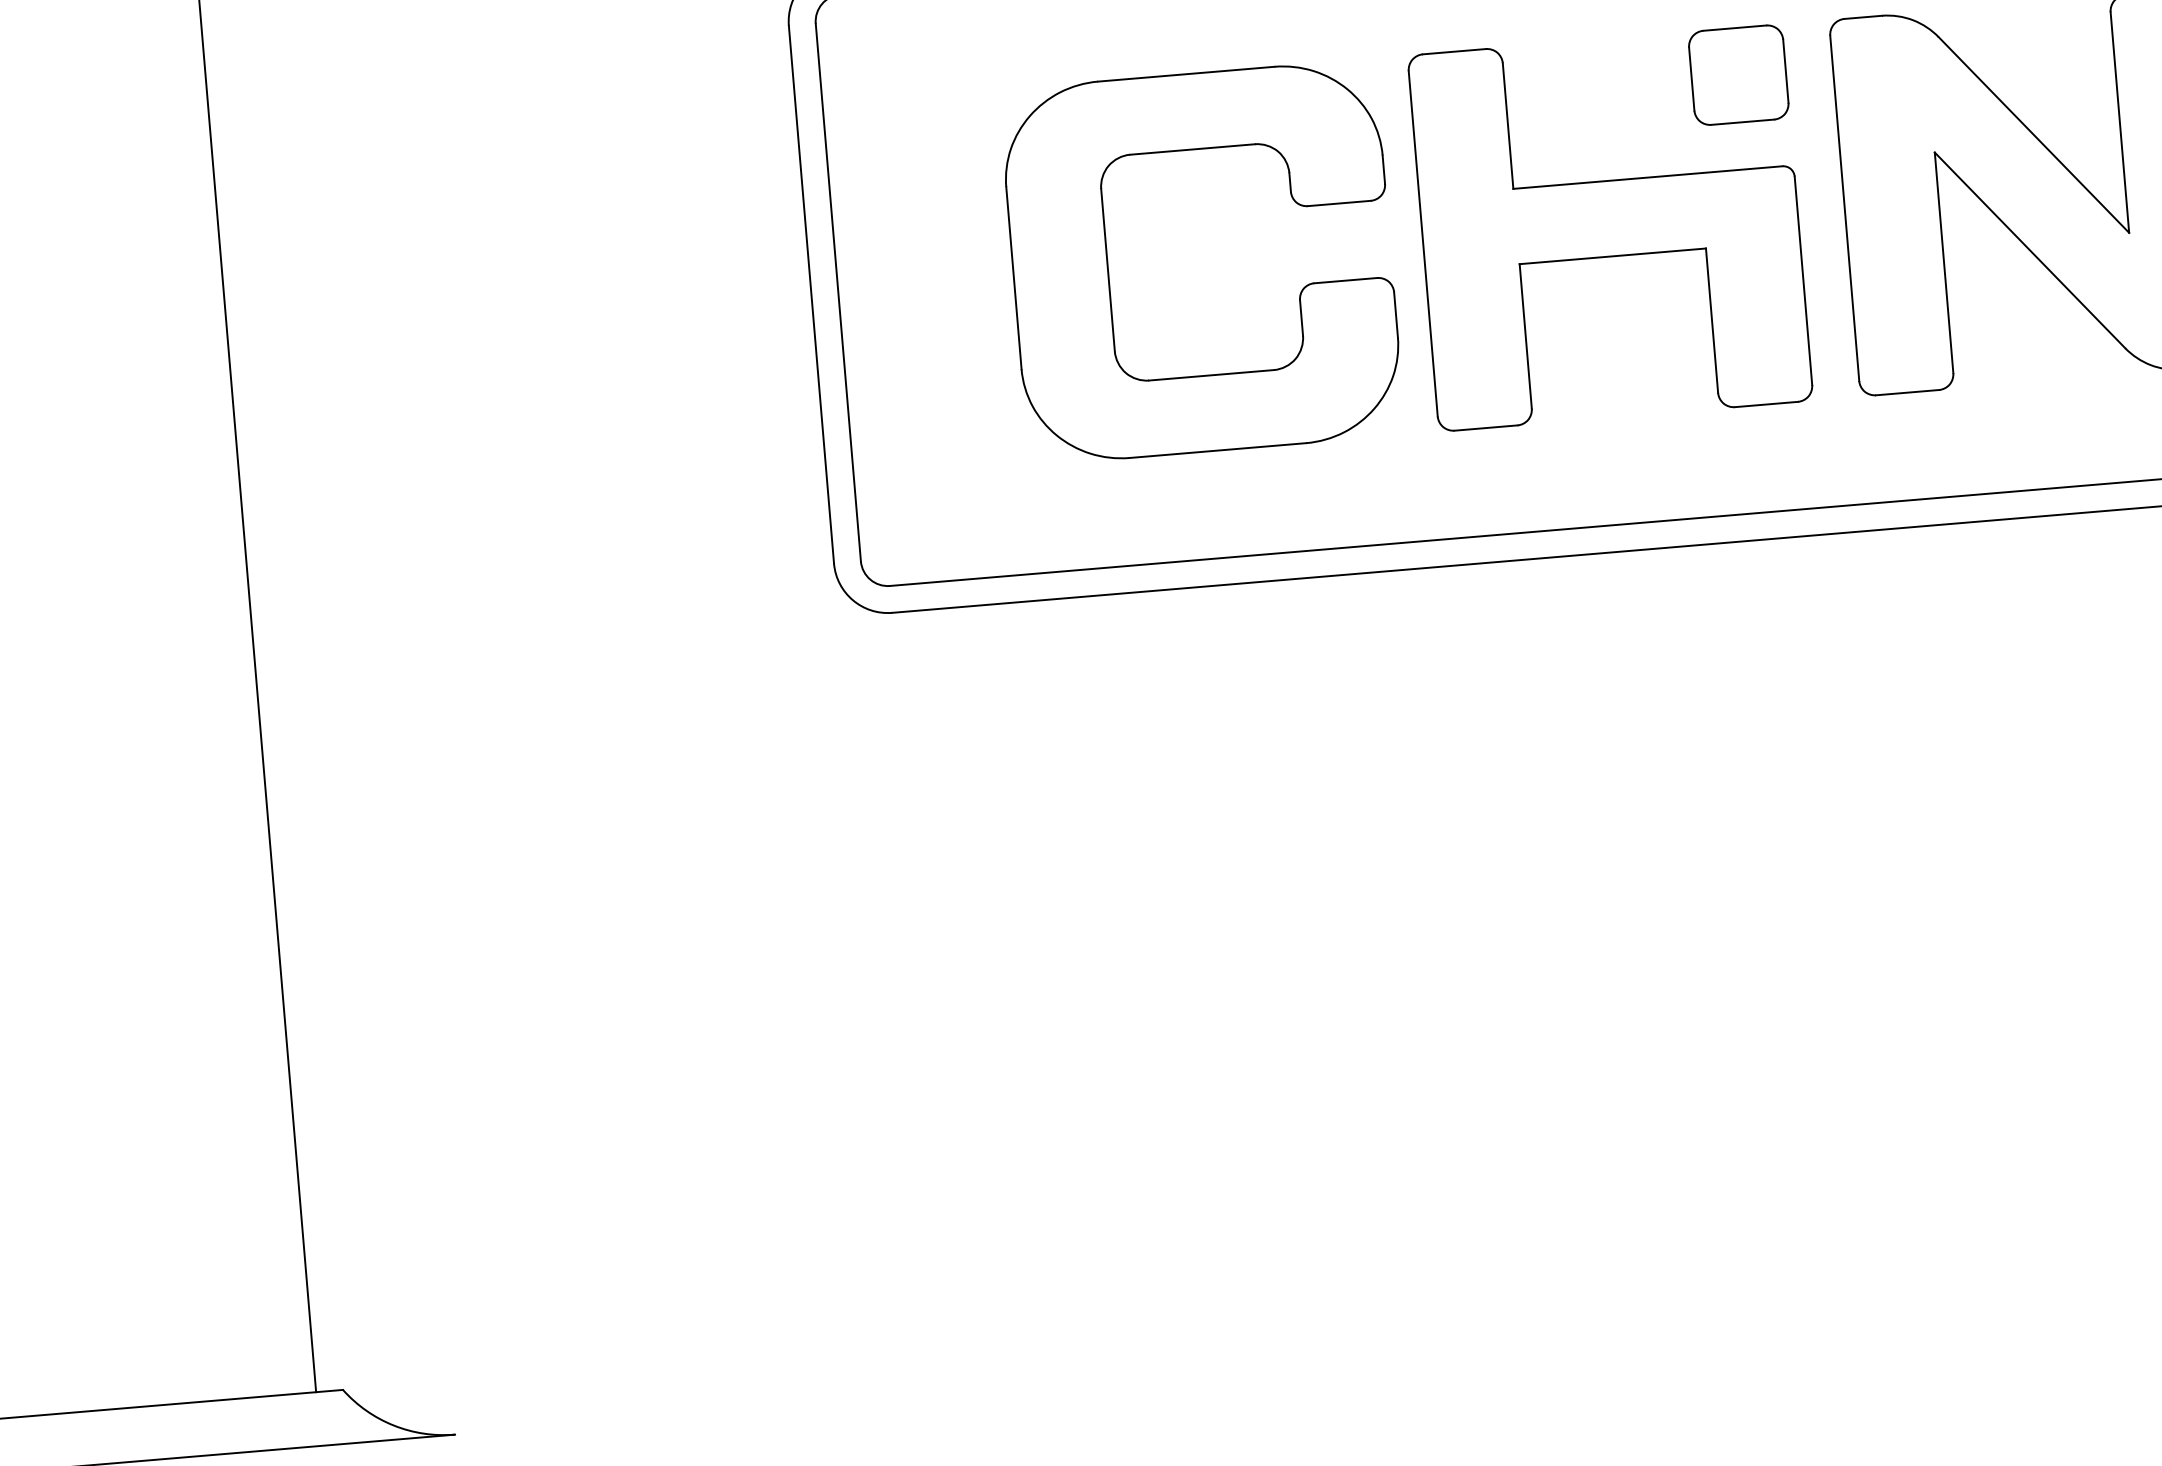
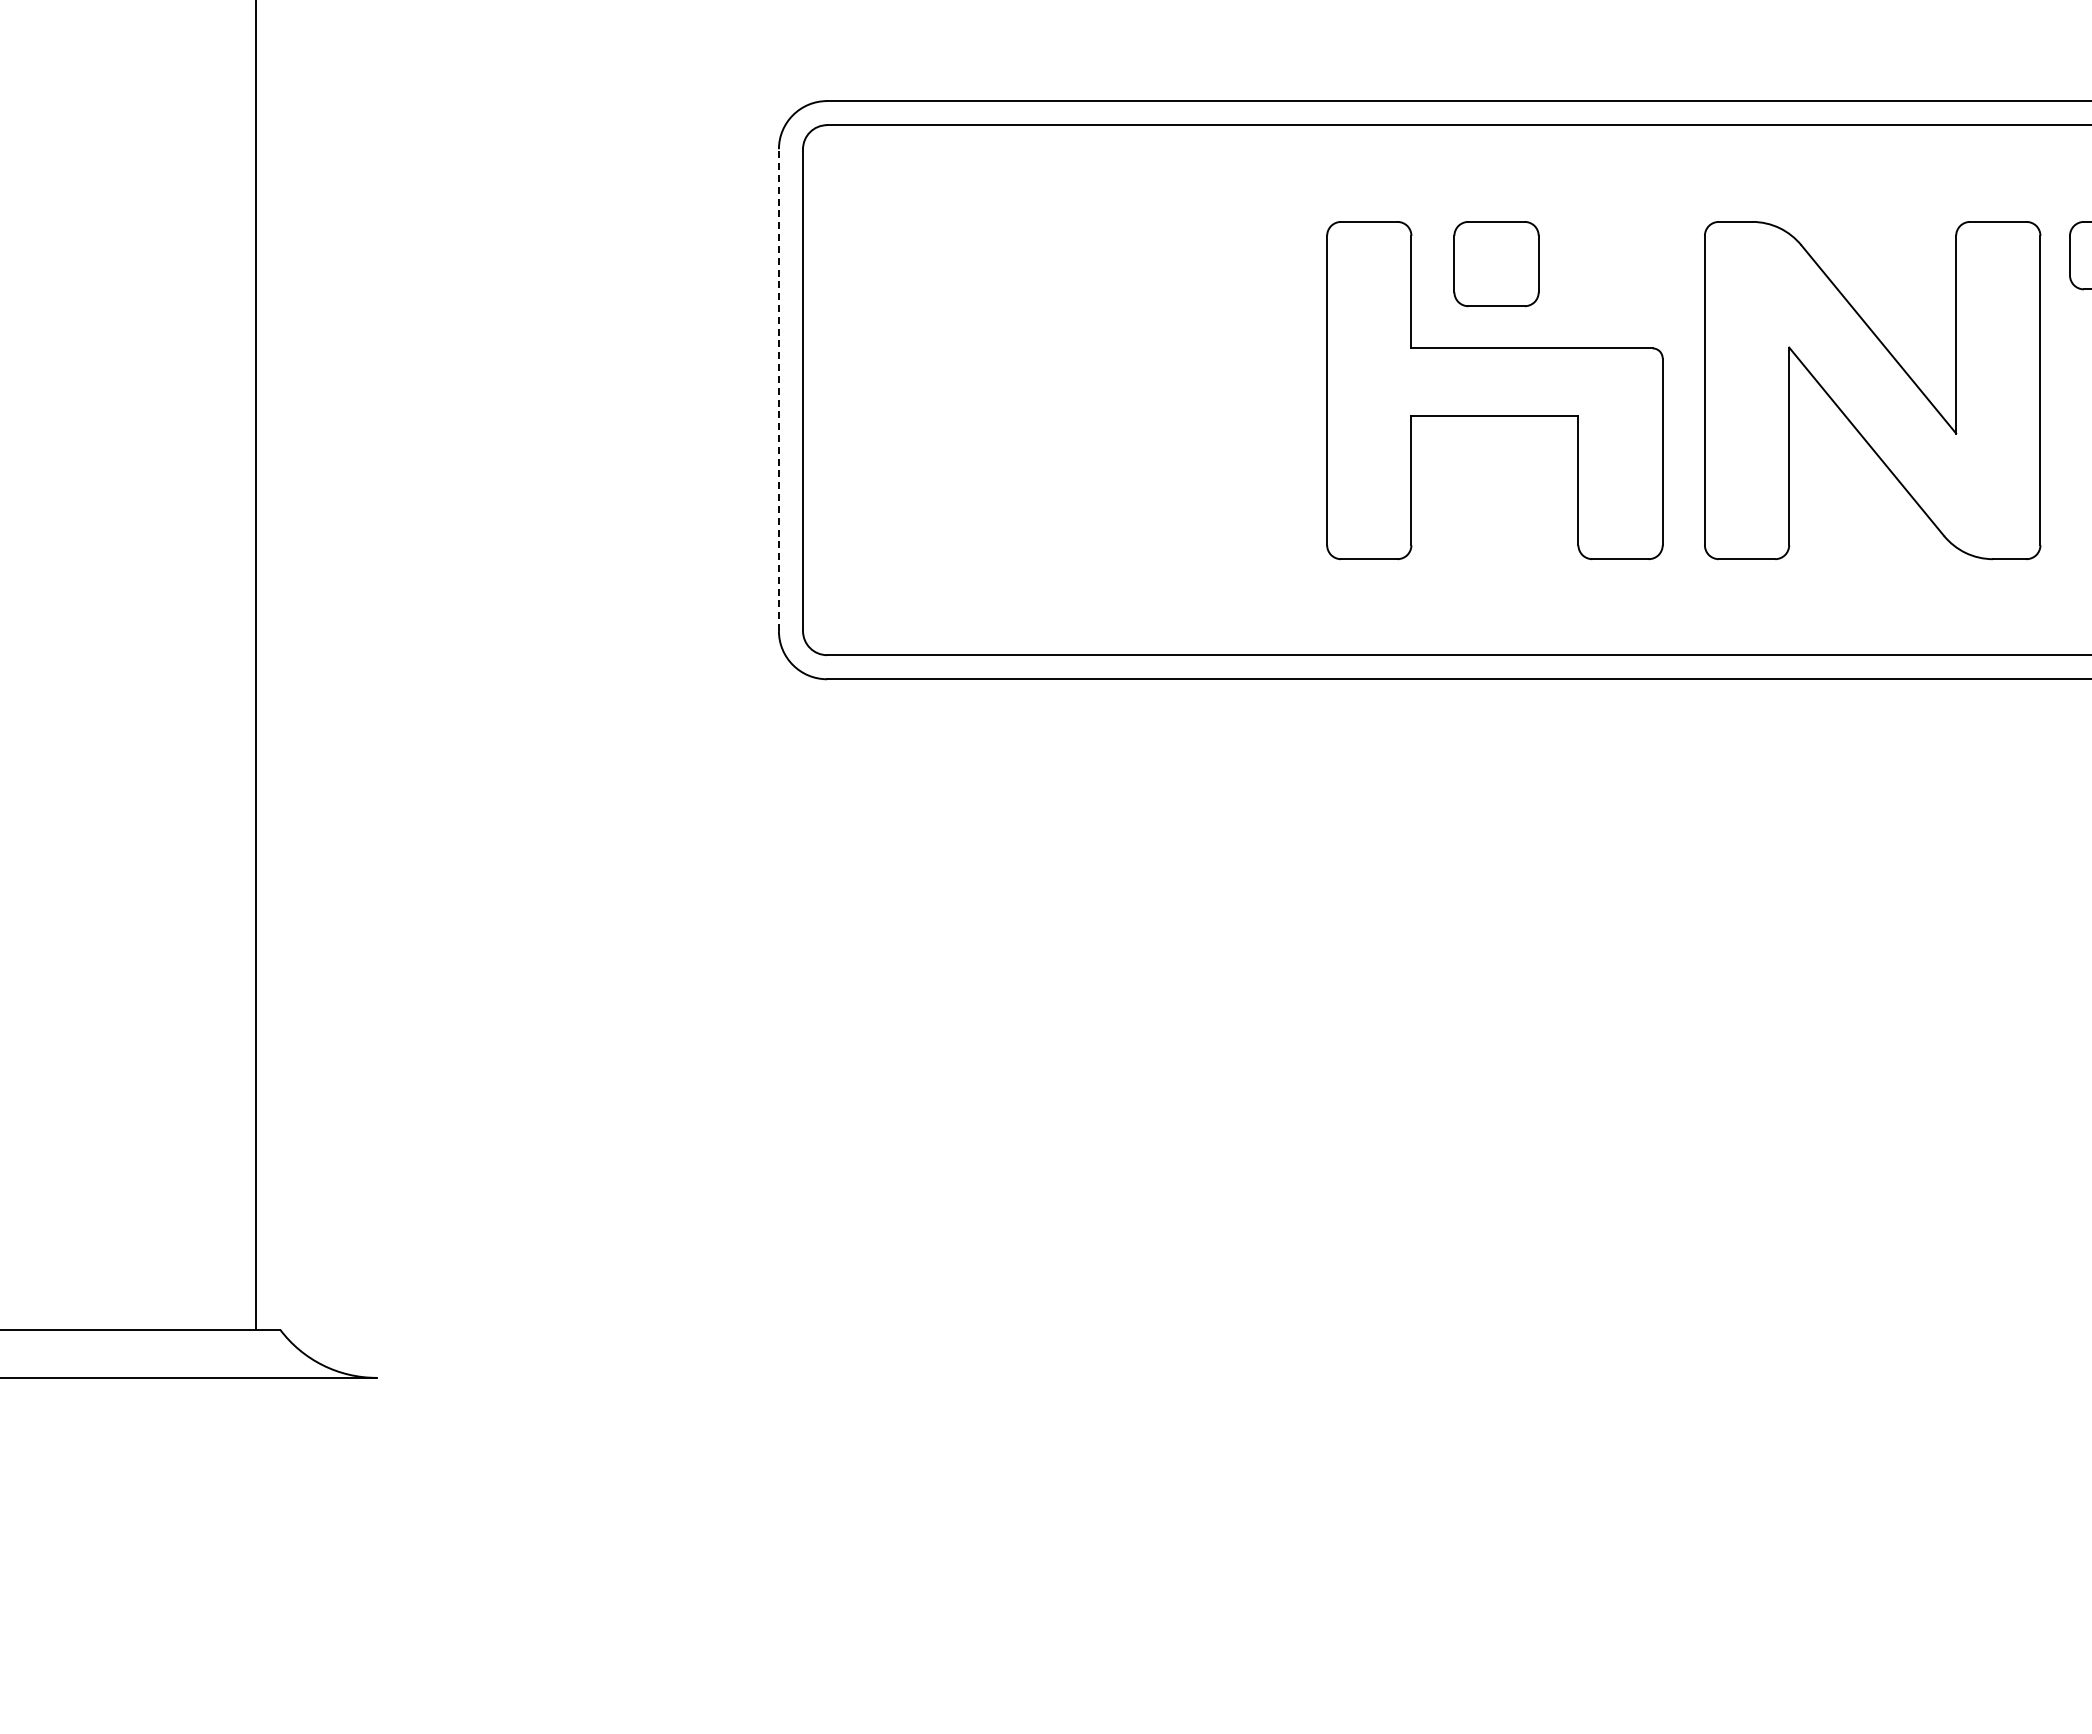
part: (1738, 75) -> (1496, 264), moved
part: (1108, 270) -> (1045, 390), removed
line: (811, 295) -> (778, 390), solid -> dashed

